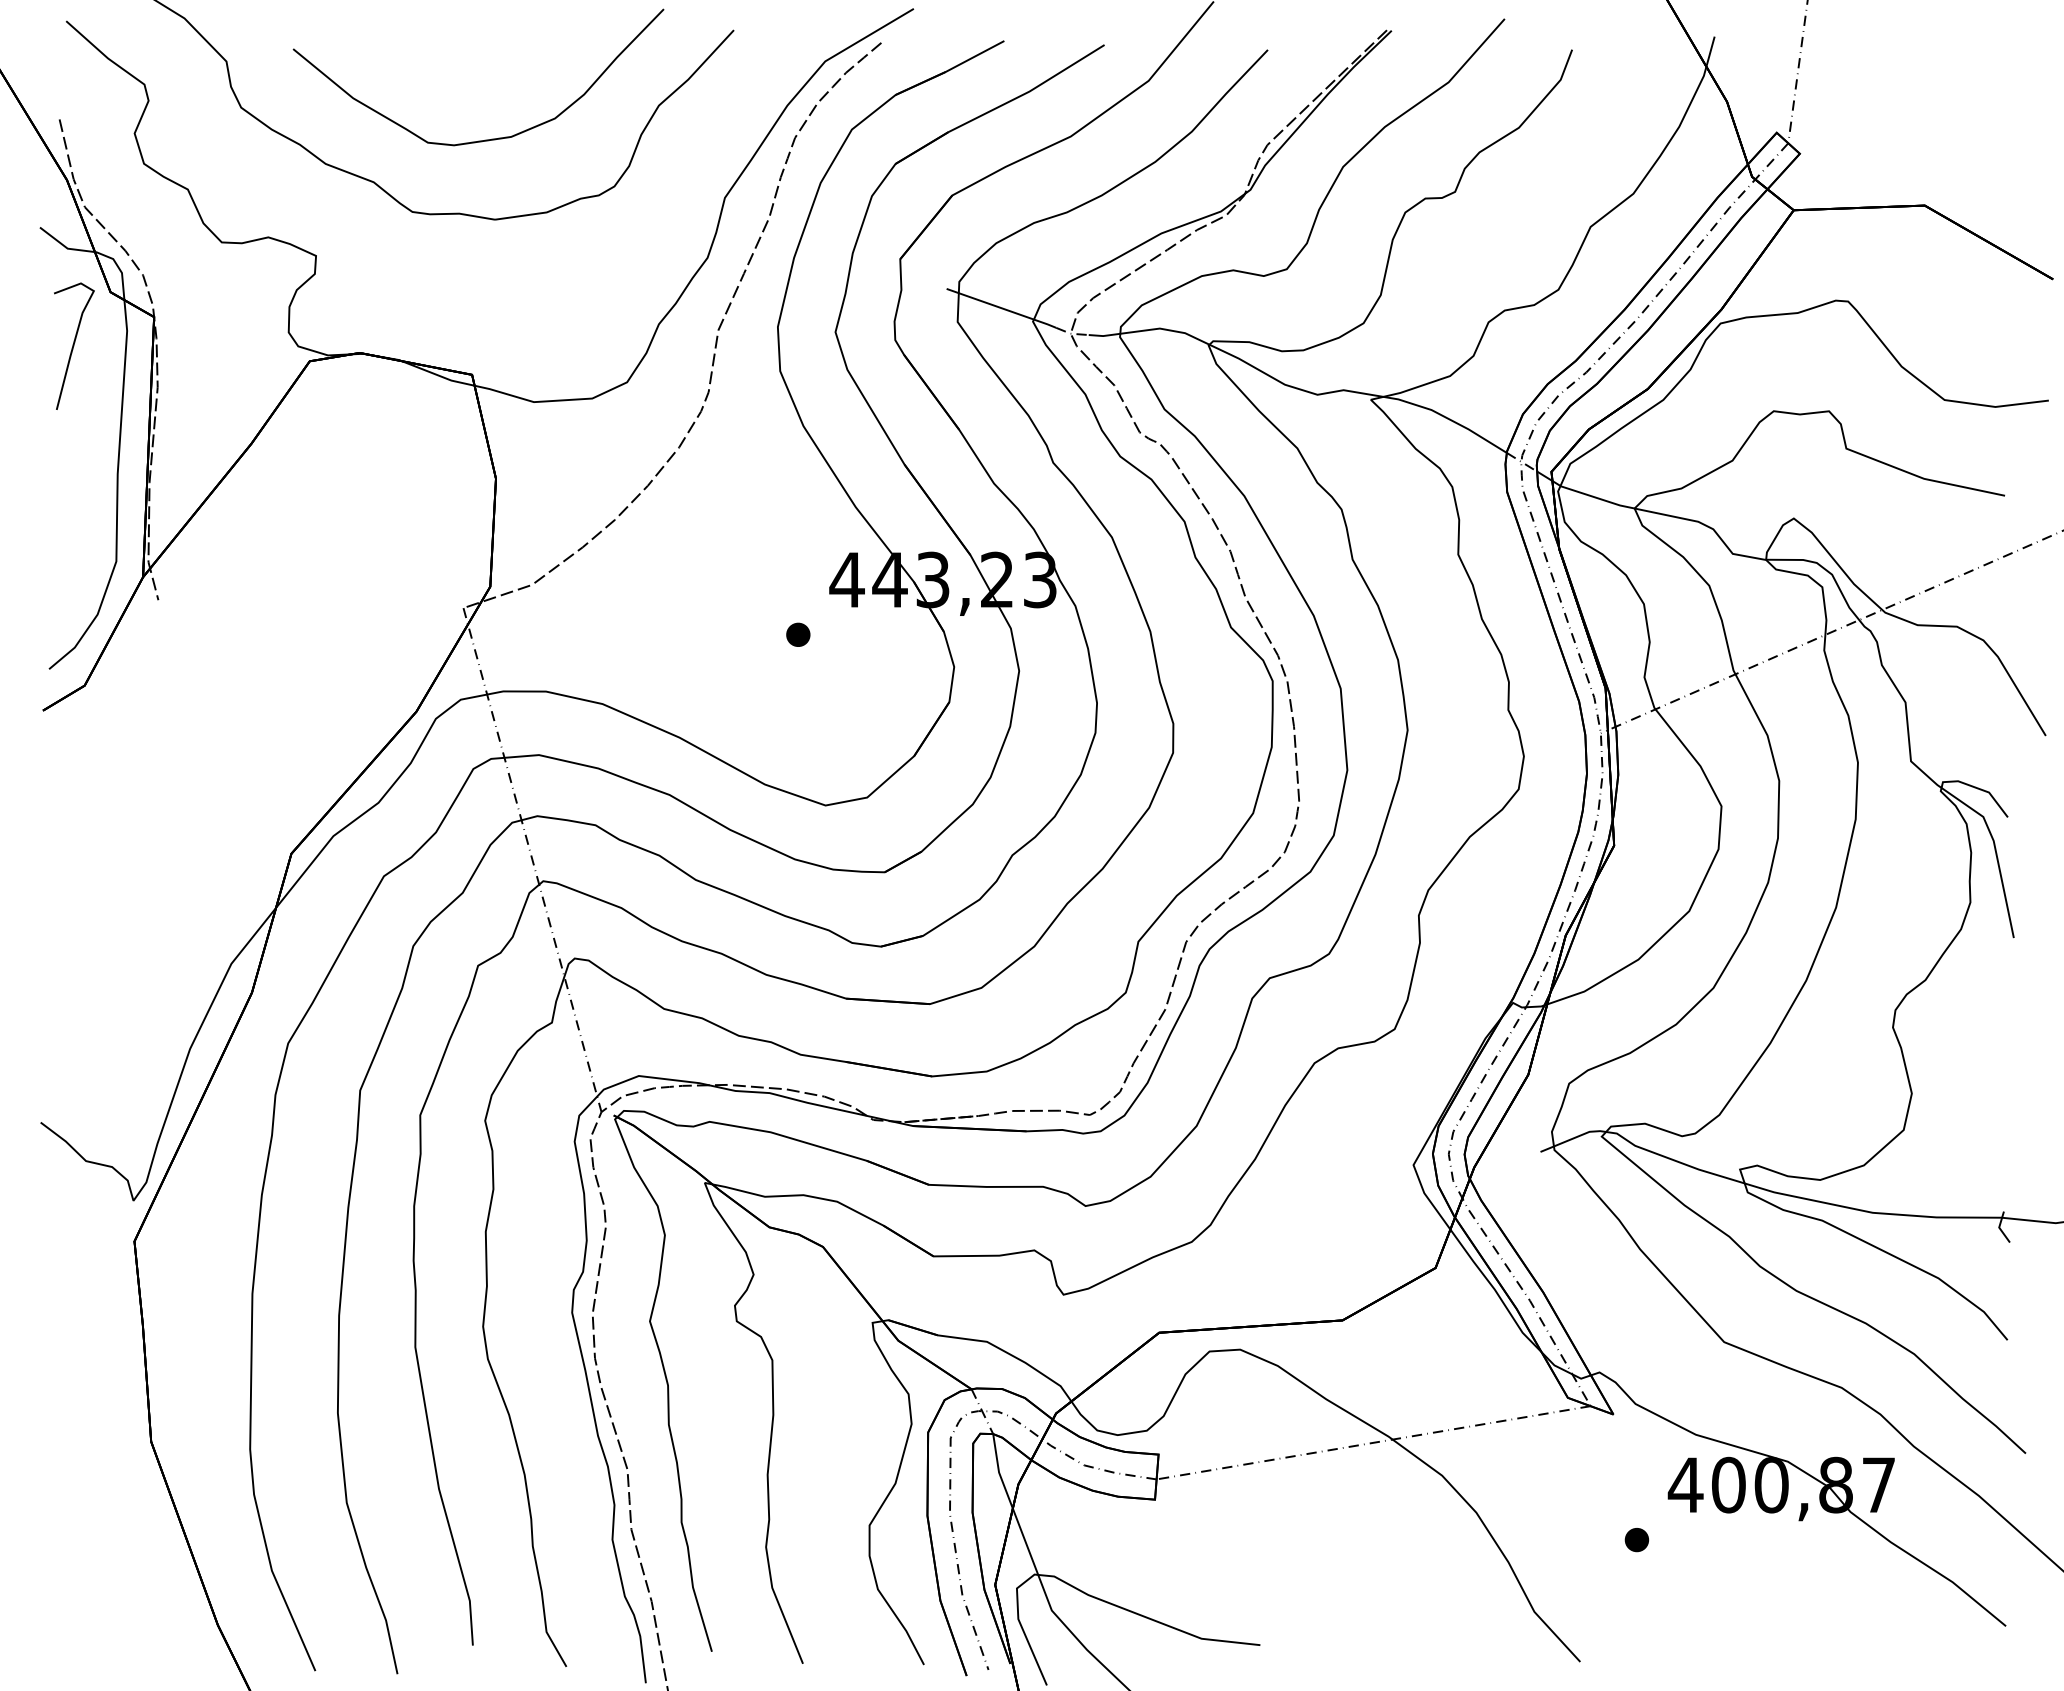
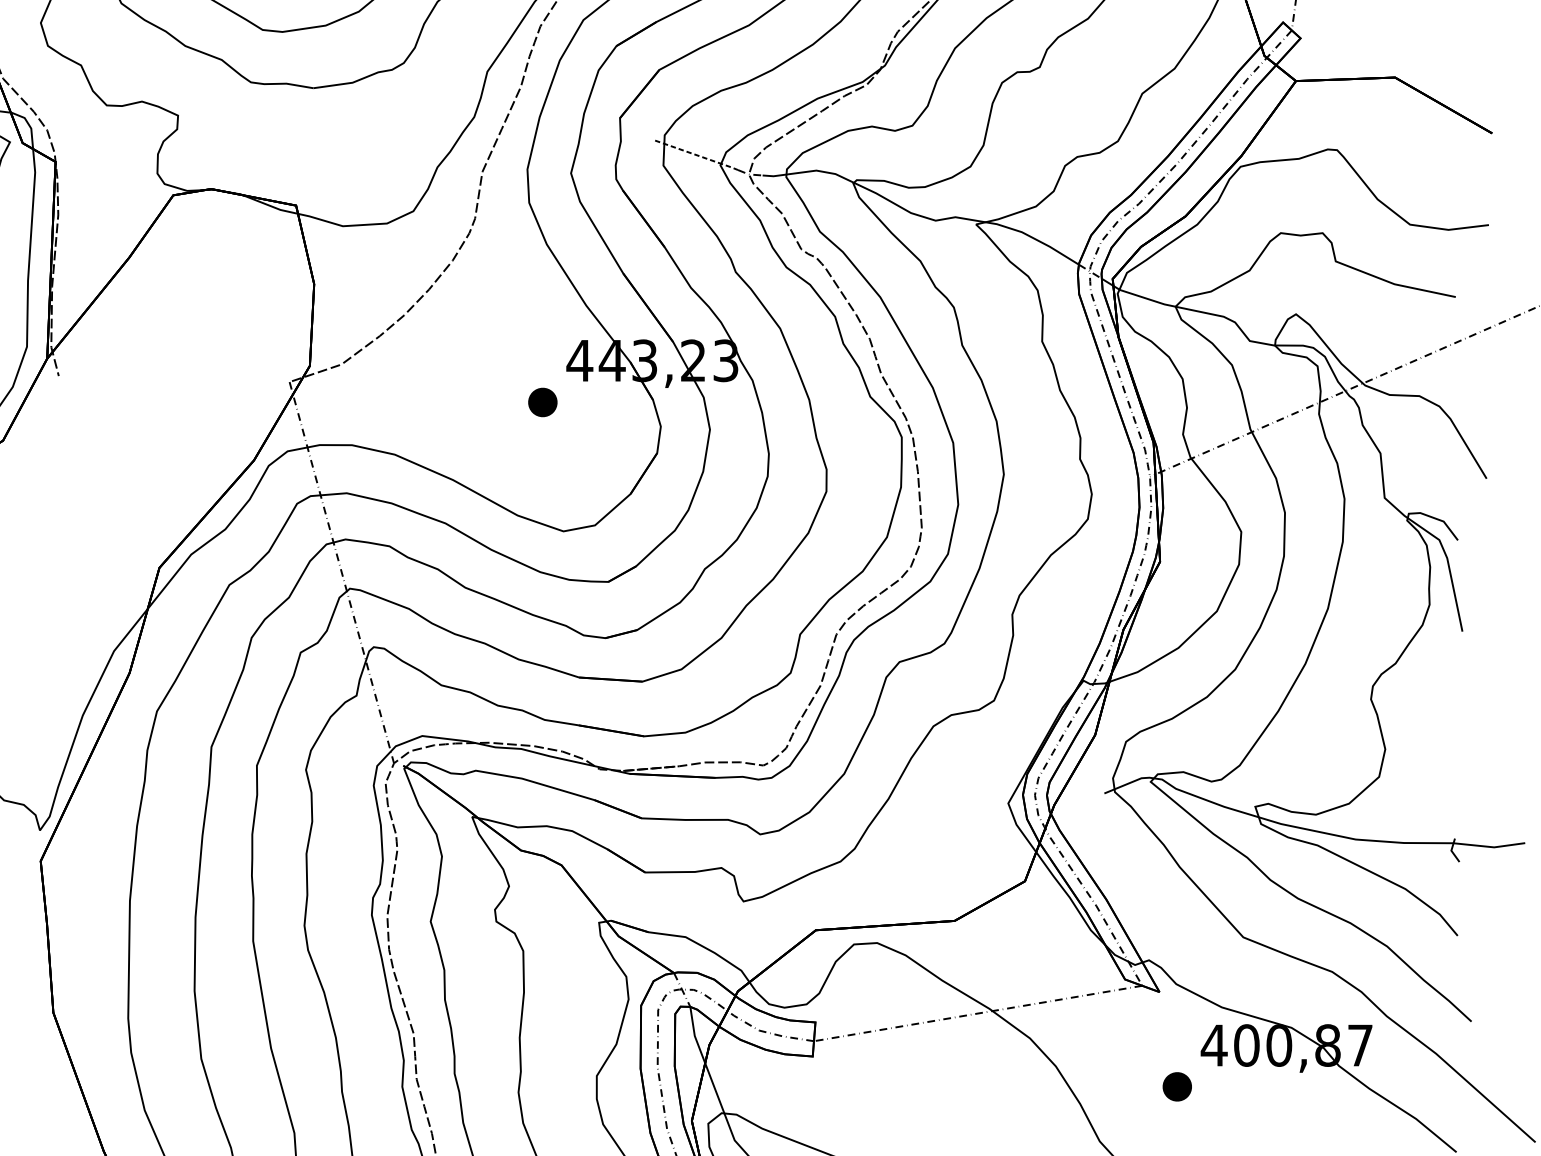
line: (1002, 308) -> (697, 155), solid -> dashed
part: (798, 634) -> (543, 402), size x1.6
part: (1636, 1540) -> (1177, 1087), size x1.6

